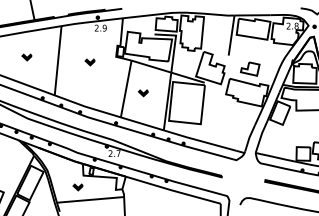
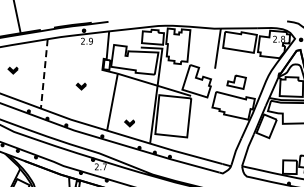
line: (58, 60) -> (44, 73), solid -> dashed
part: (89, 62) -> (80, 86), moved
part: (142, 93) -> (128, 123), moved

